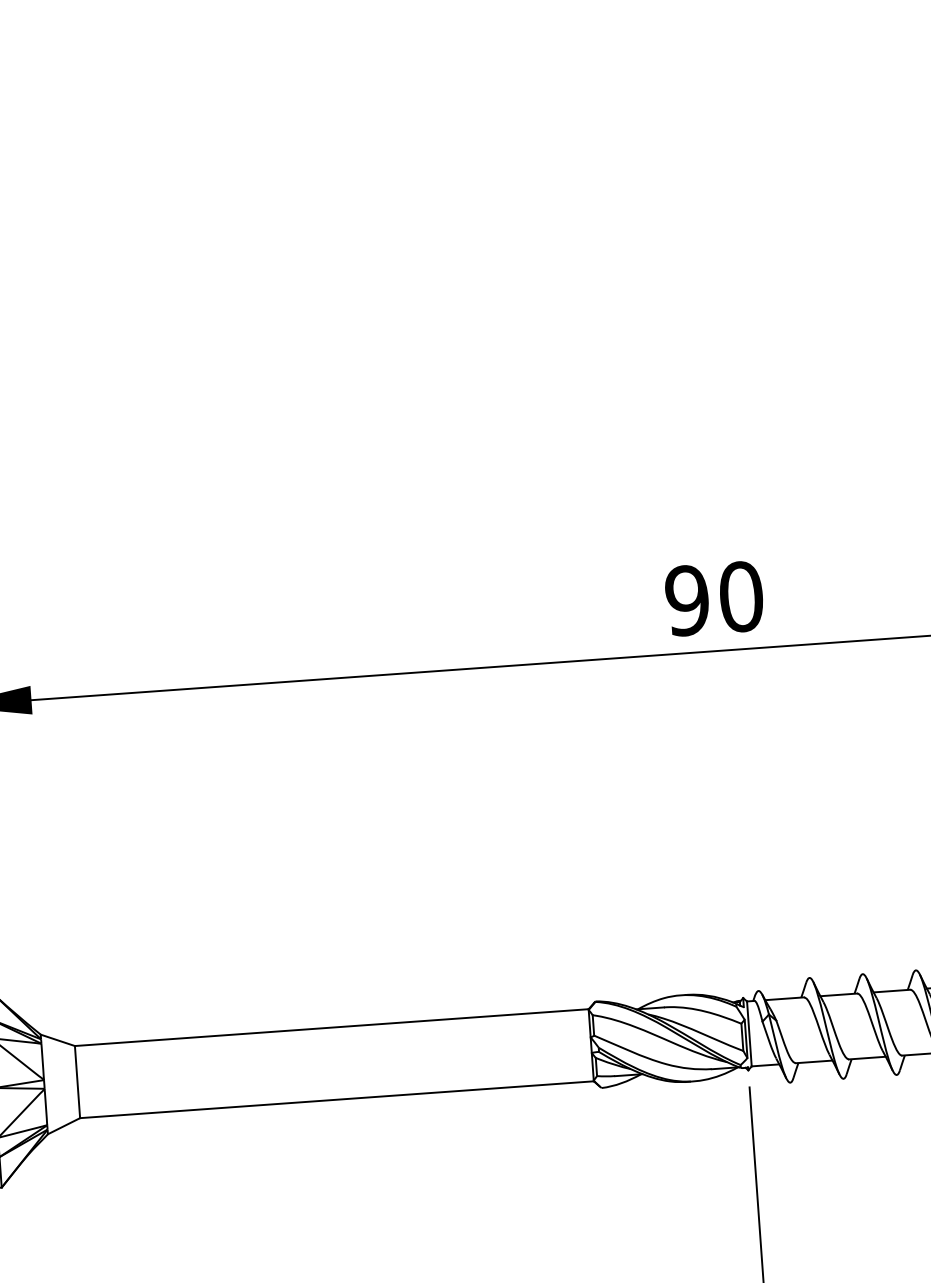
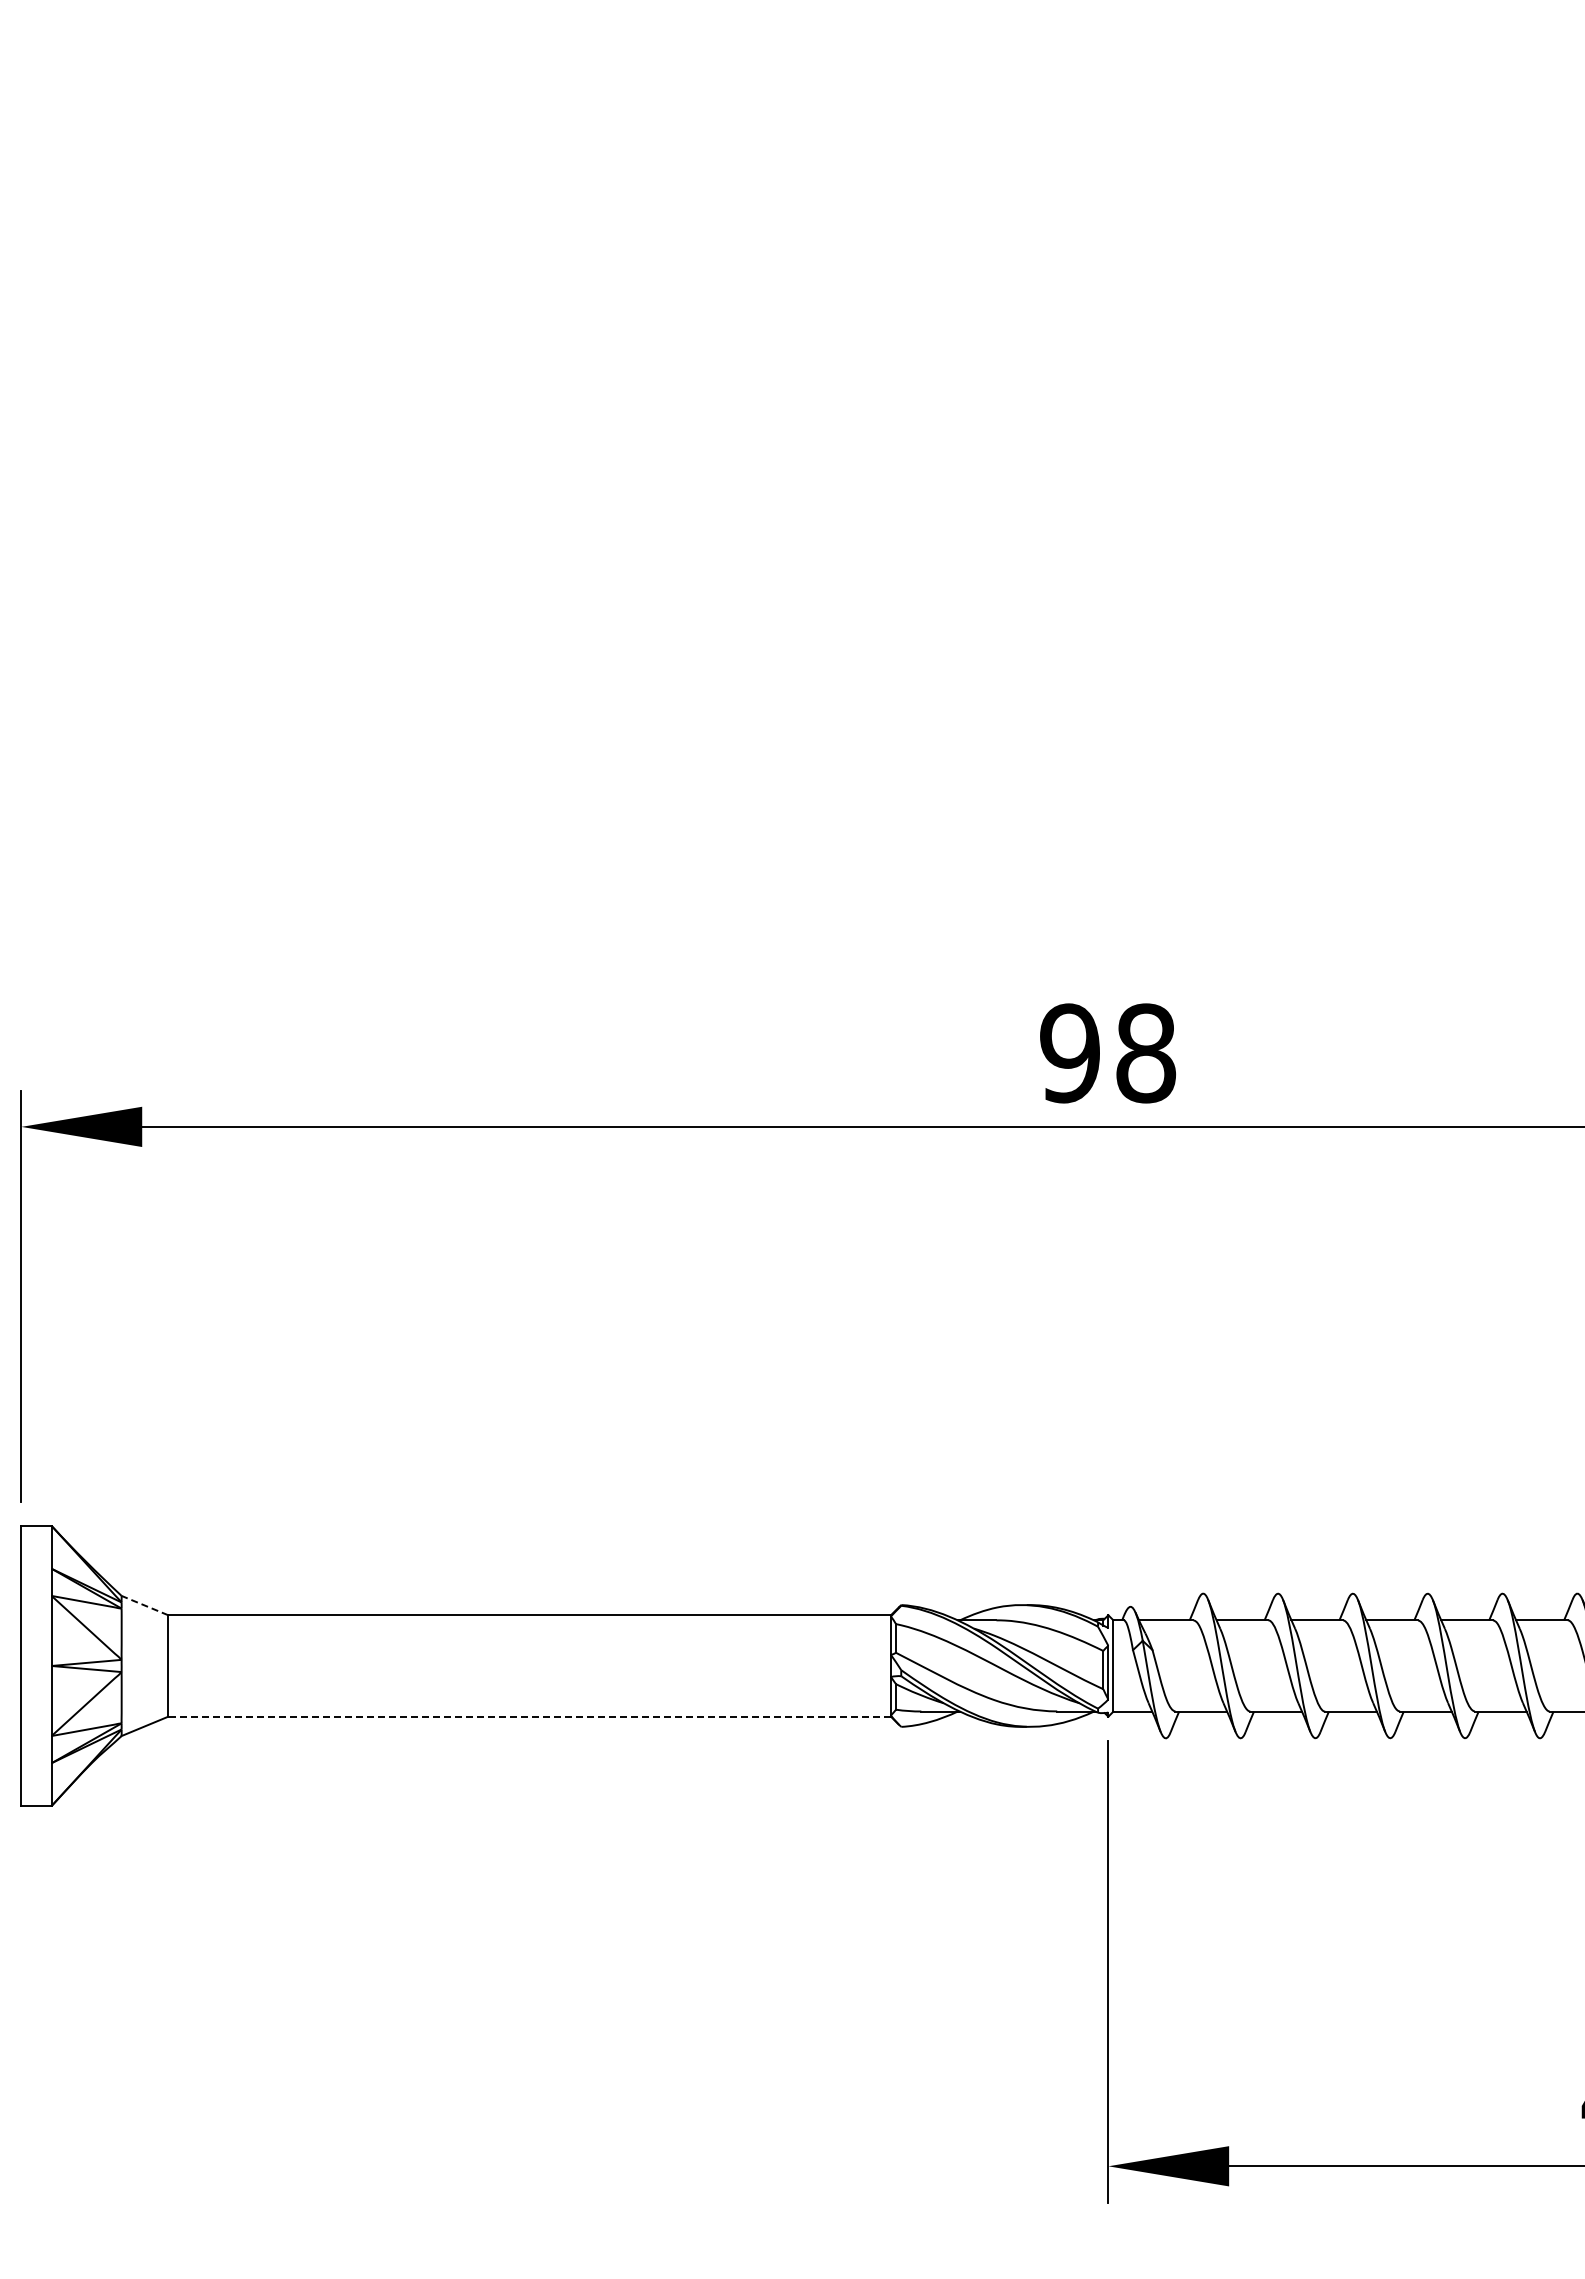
text: (741, 596) -> (1146, 1053), 90 -> 98
line: (57, 1040) -> (144, 1605), solid -> dashed
line: (336, 1099) -> (529, 1716), solid -> dashed

